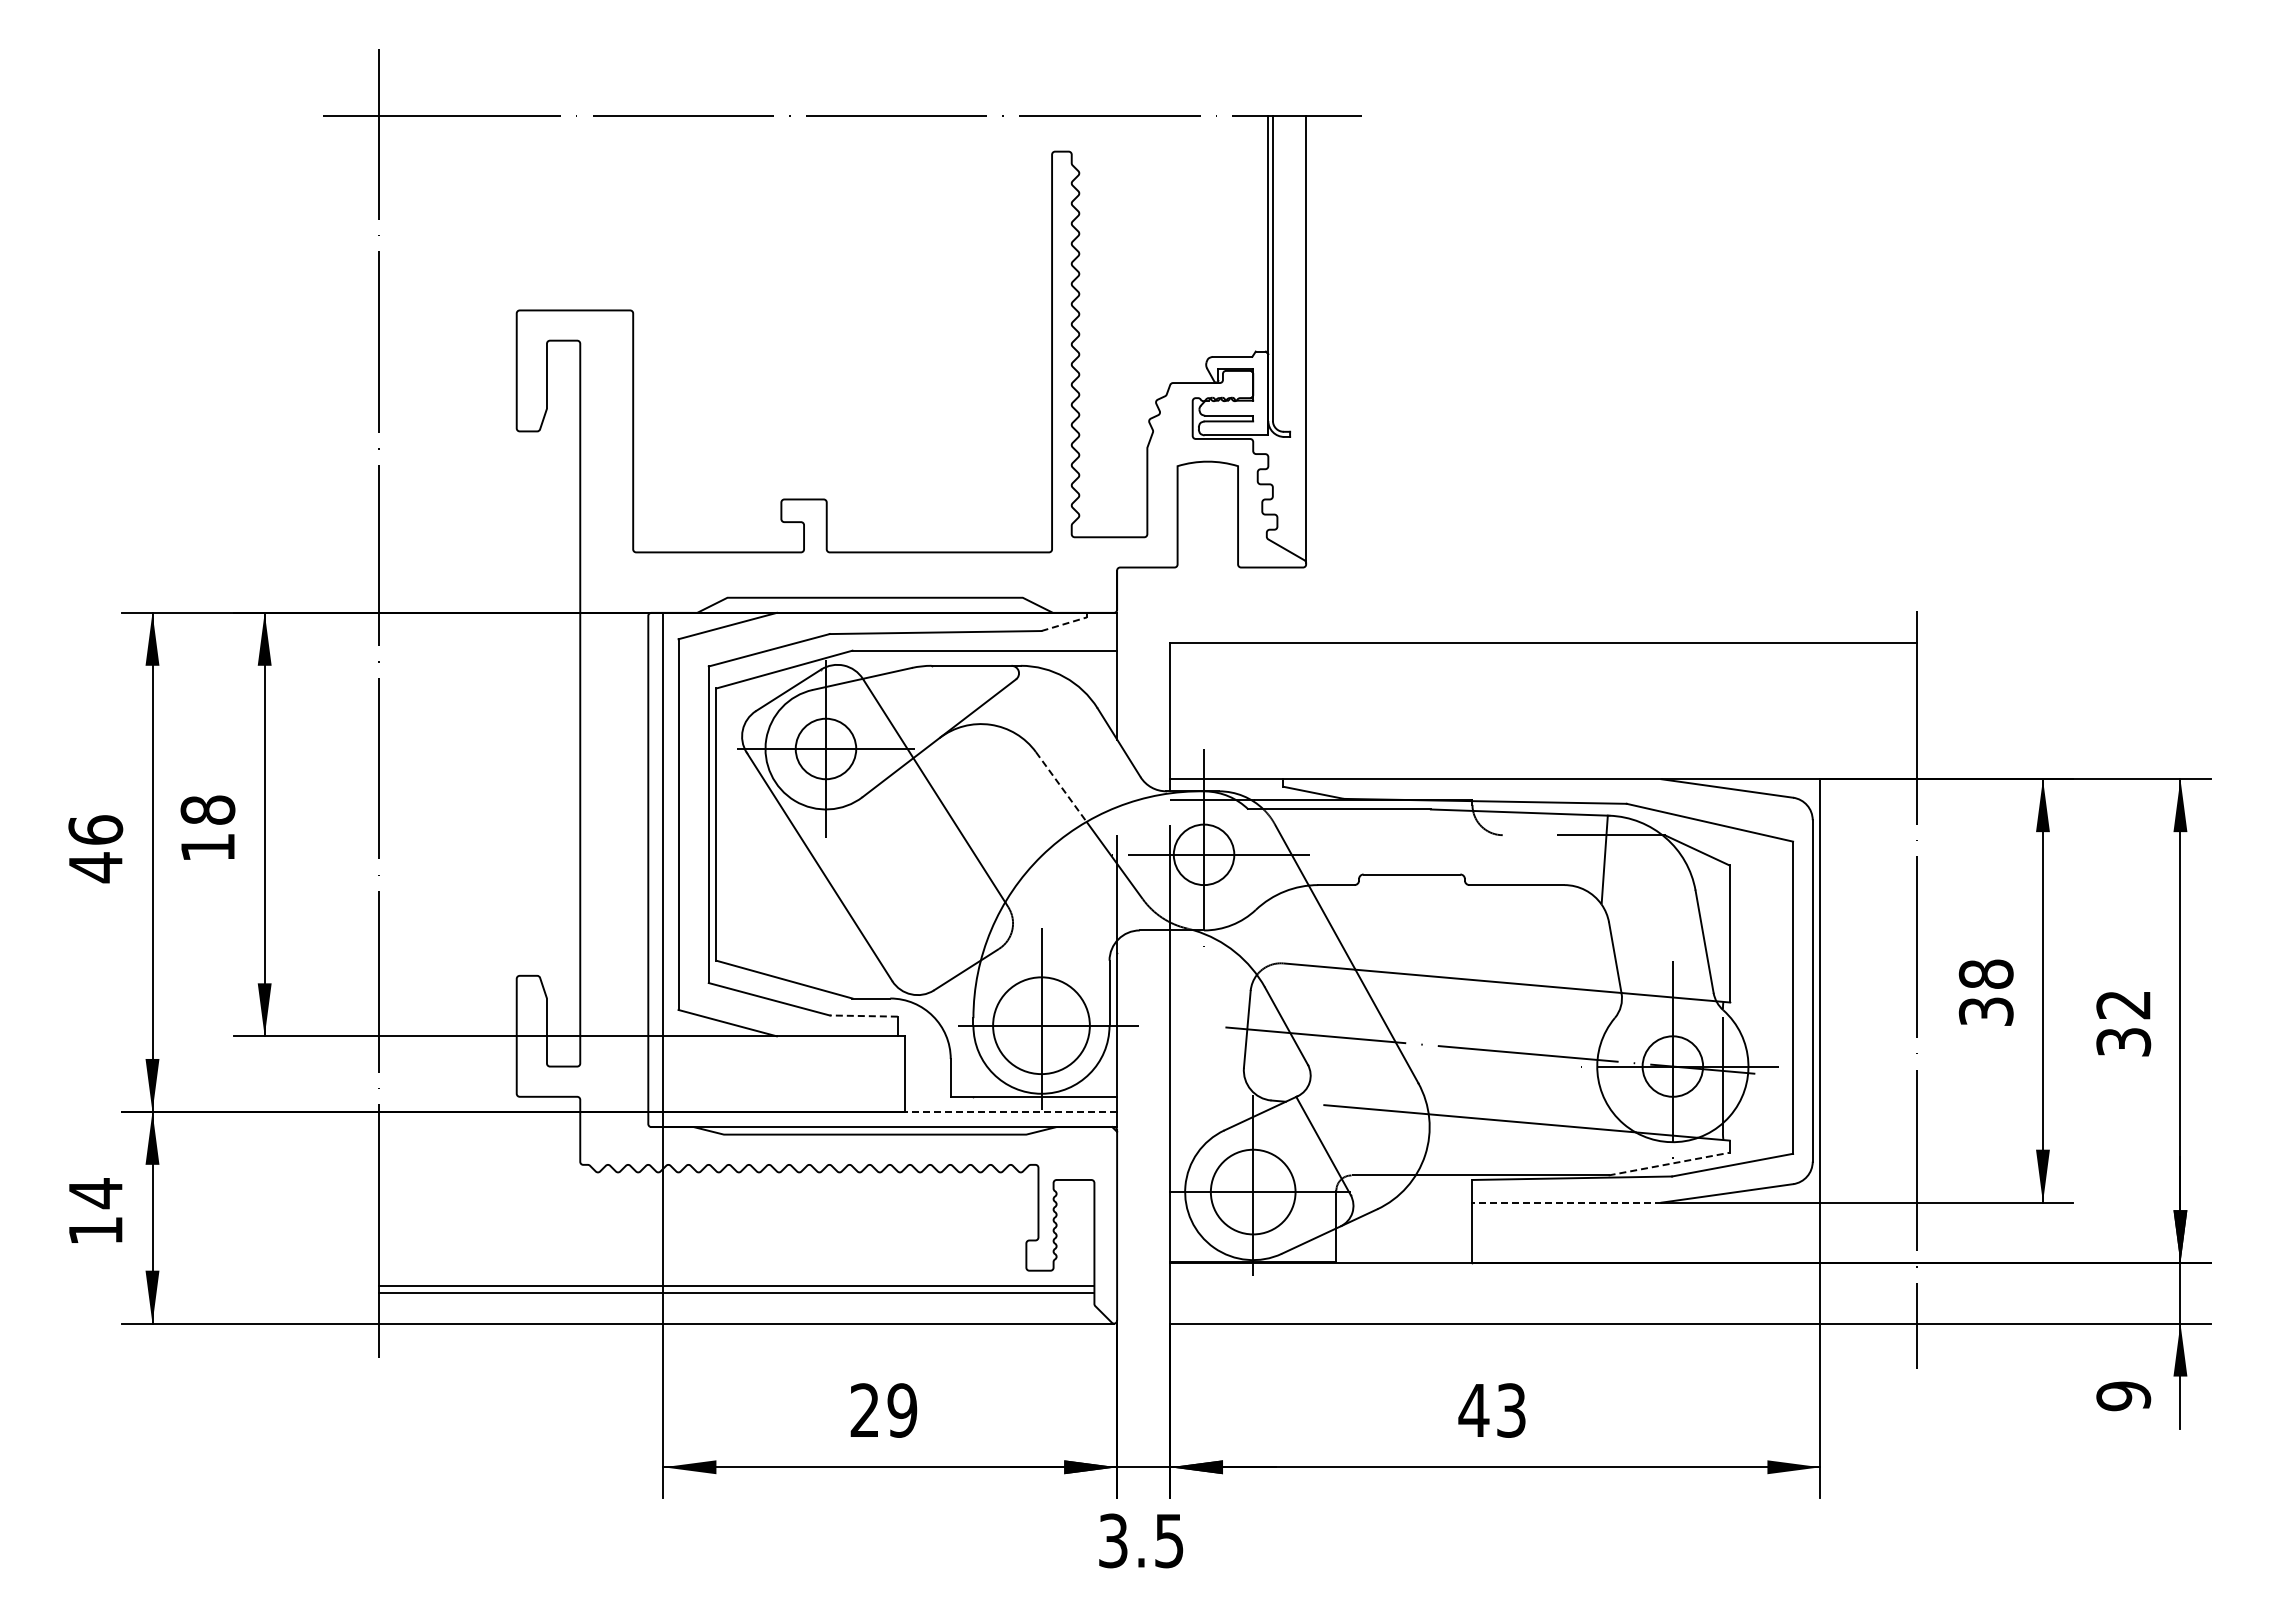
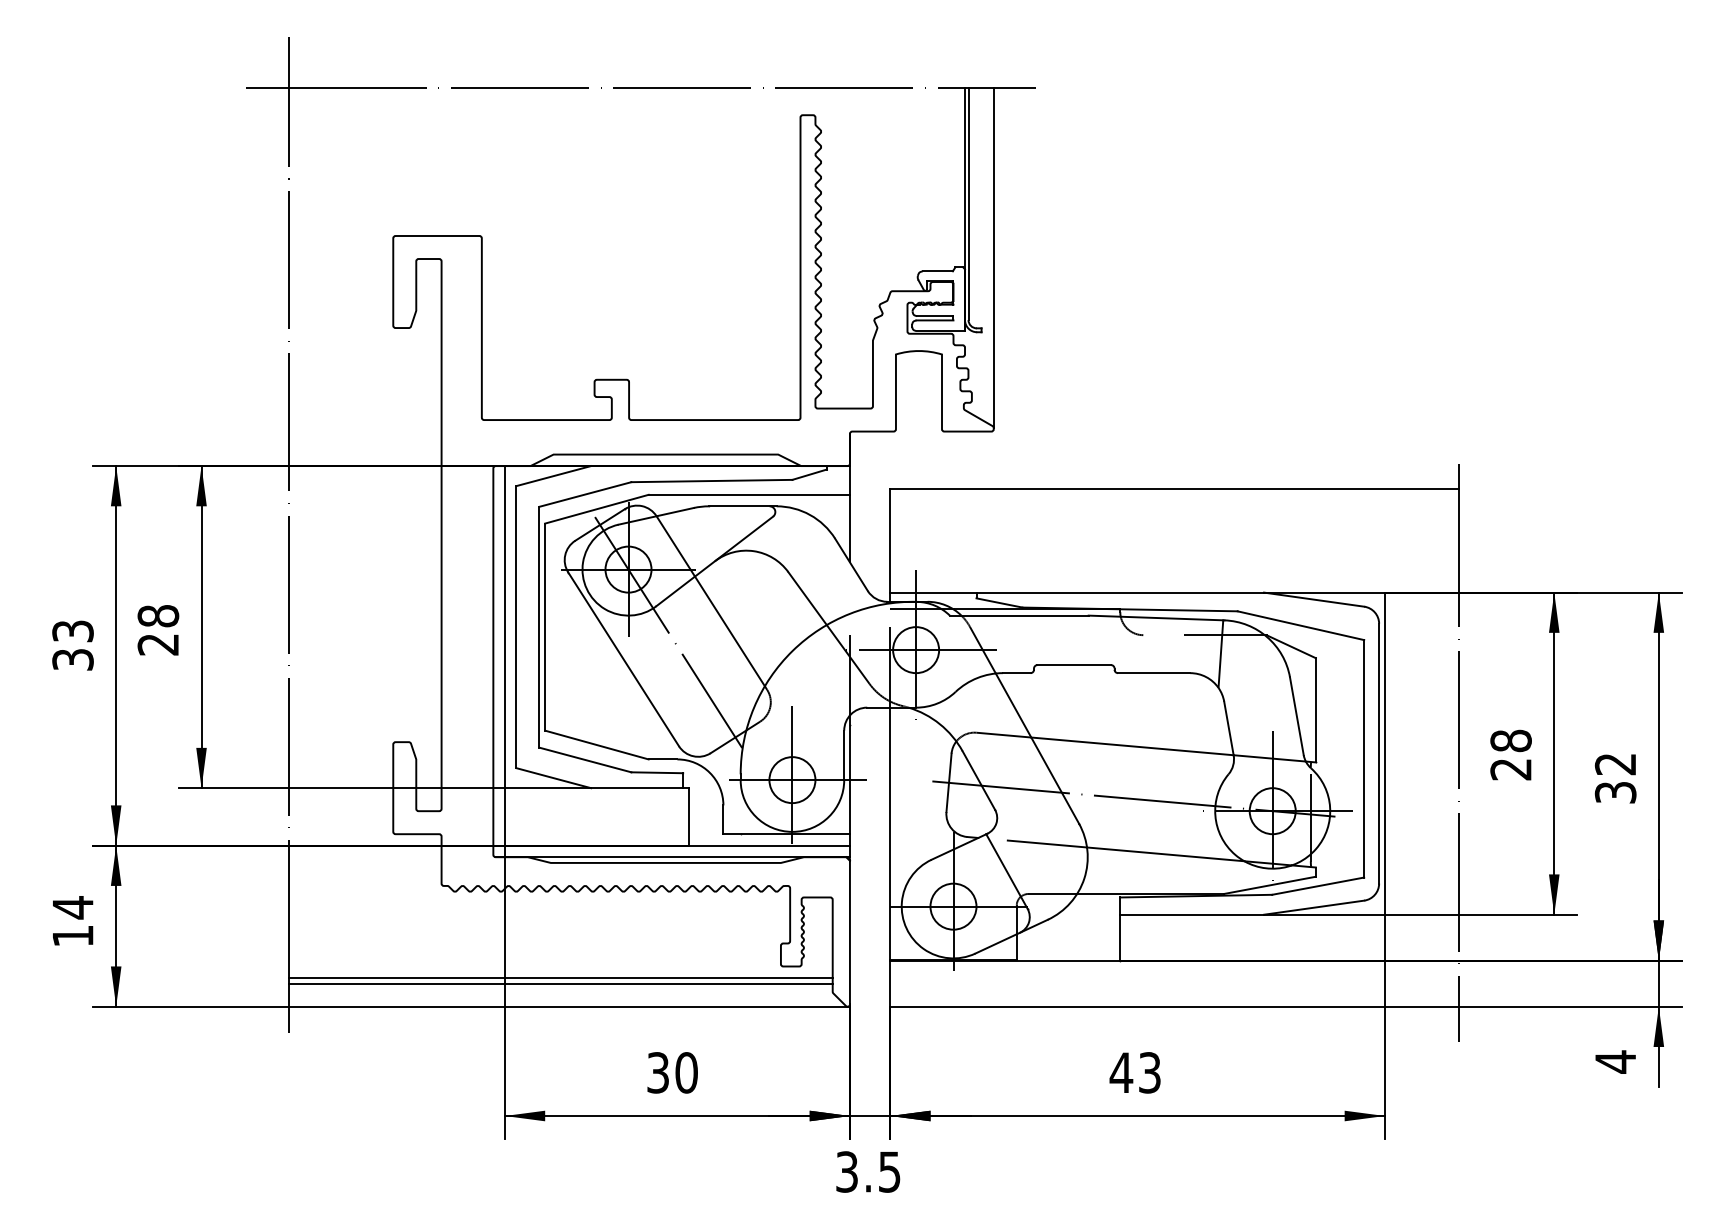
line: (1064, 624) -> (809, 474), dashed -> solid
line: (1061, 787) -> (807, 598), dashed -> solid
line: (878, 831) -> (668, 632), added
text: (207, 847) -> (158, 644), 18 -> 28
text: (95, 849) -> (72, 646), 46 -> 33
text: (1986, 1011) -> (1511, 769), 38 -> 28
line: (863, 1016) -> (657, 773), dashed -> solid
circle: (1041, 1025) -> (792, 779), size x0.62
line: (1011, 1111) -> (769, 845), dashed -> solid
line: (1669, 1164) -> (1270, 885), dashed -> solid
circle: (1252, 1191) -> (952, 906), size x0.71
line: (1567, 1202) -> (1192, 914), dashed -> solid
text: (2123, 1395) -> (1615, 1061), 9 -> 4
text: (883, 1410) -> (672, 1072), 29 -> 30

